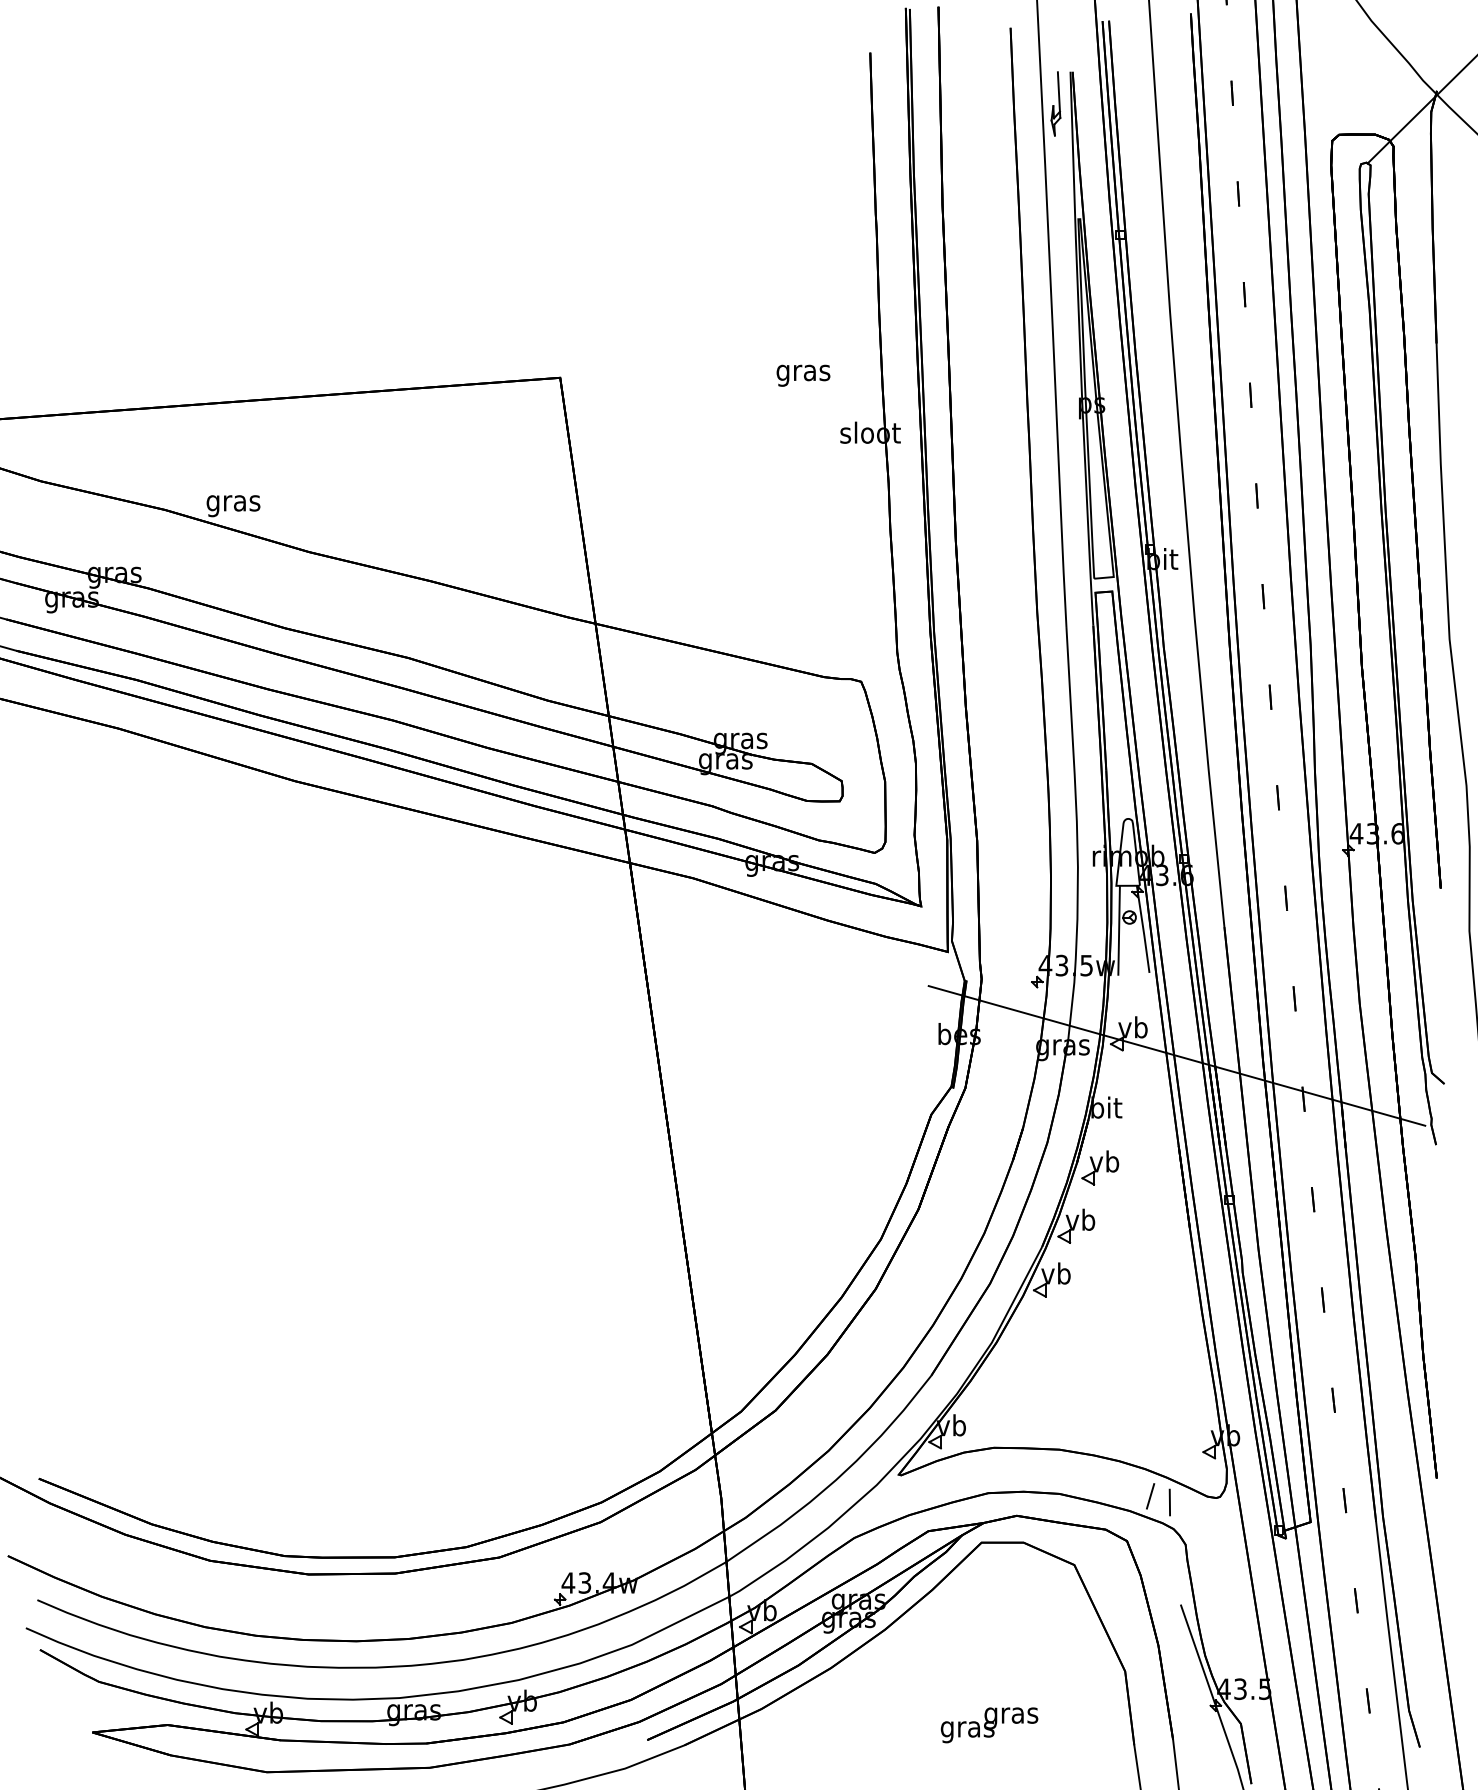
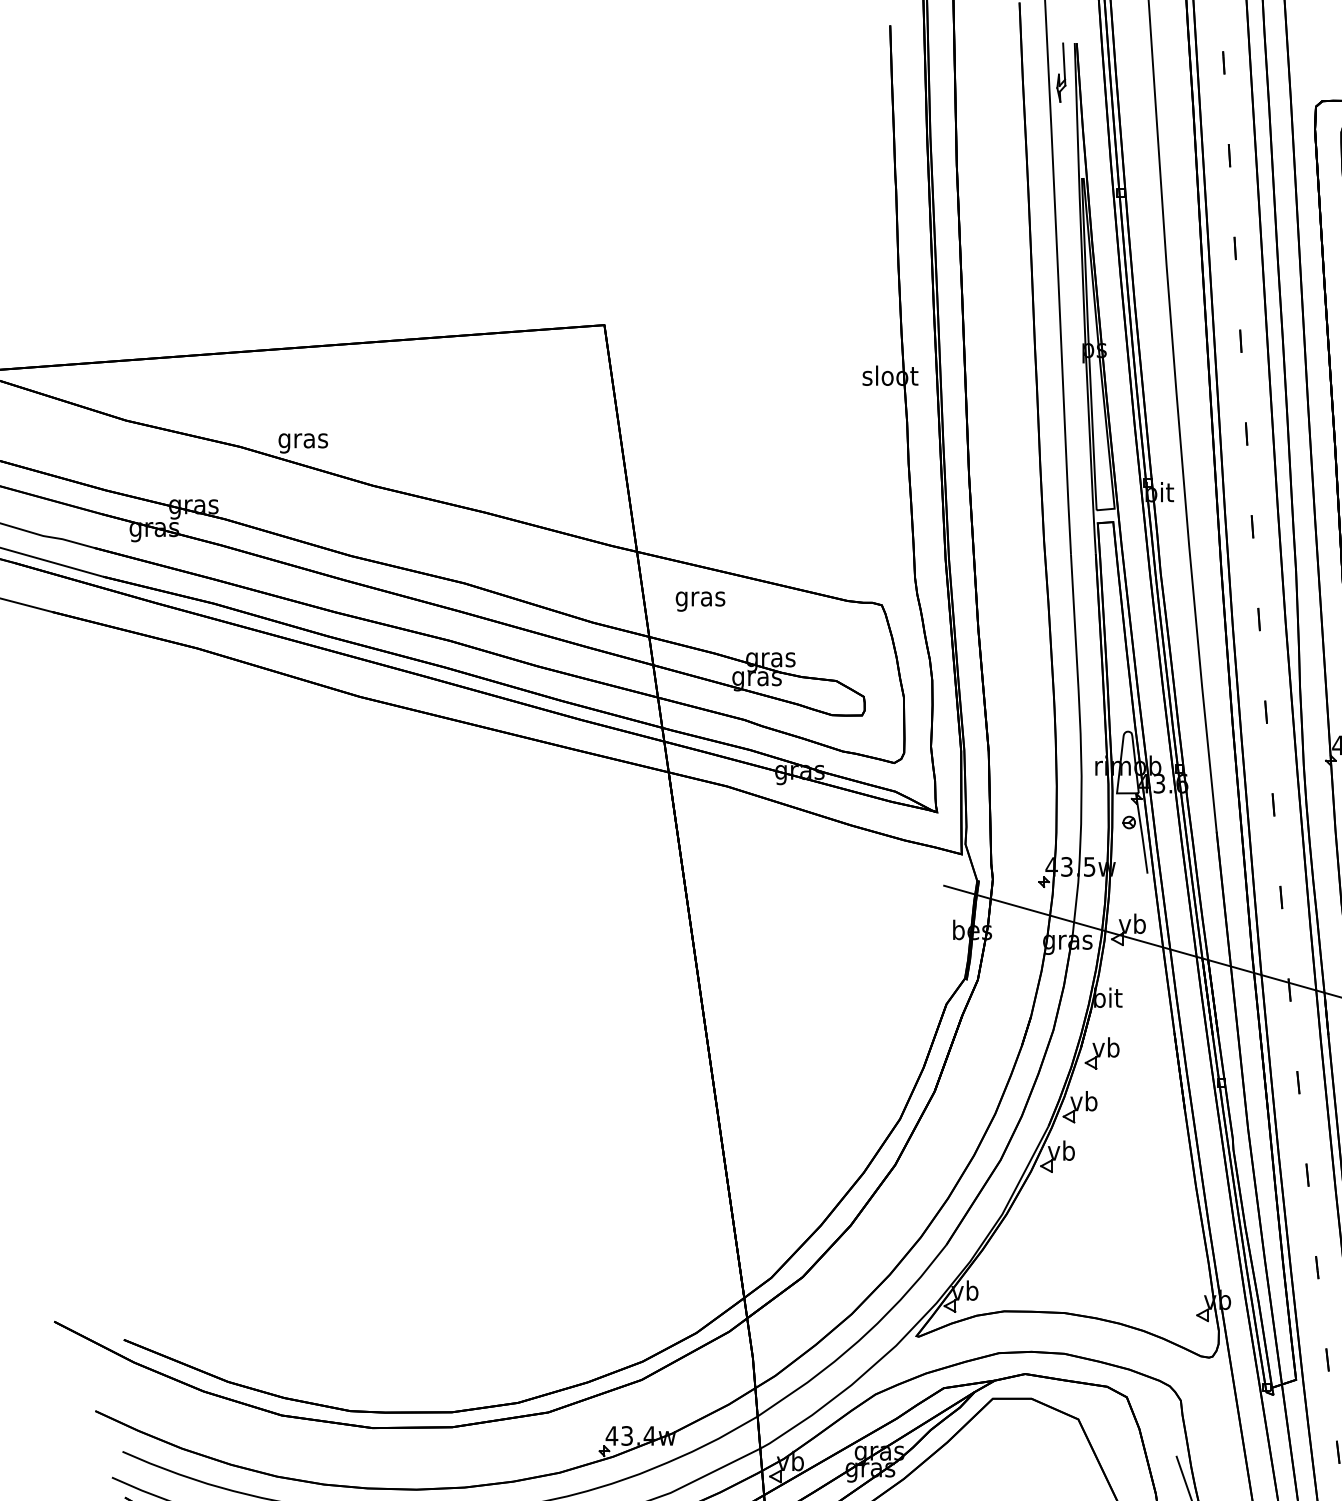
text: (803, 375) -> (700, 601), moved
line: (1118, 930) -> (1119, 834), removed
line: (1150, 1496) -> (1148, 1356), removed
line: (1169, 1502) -> (1166, 1361), removed

